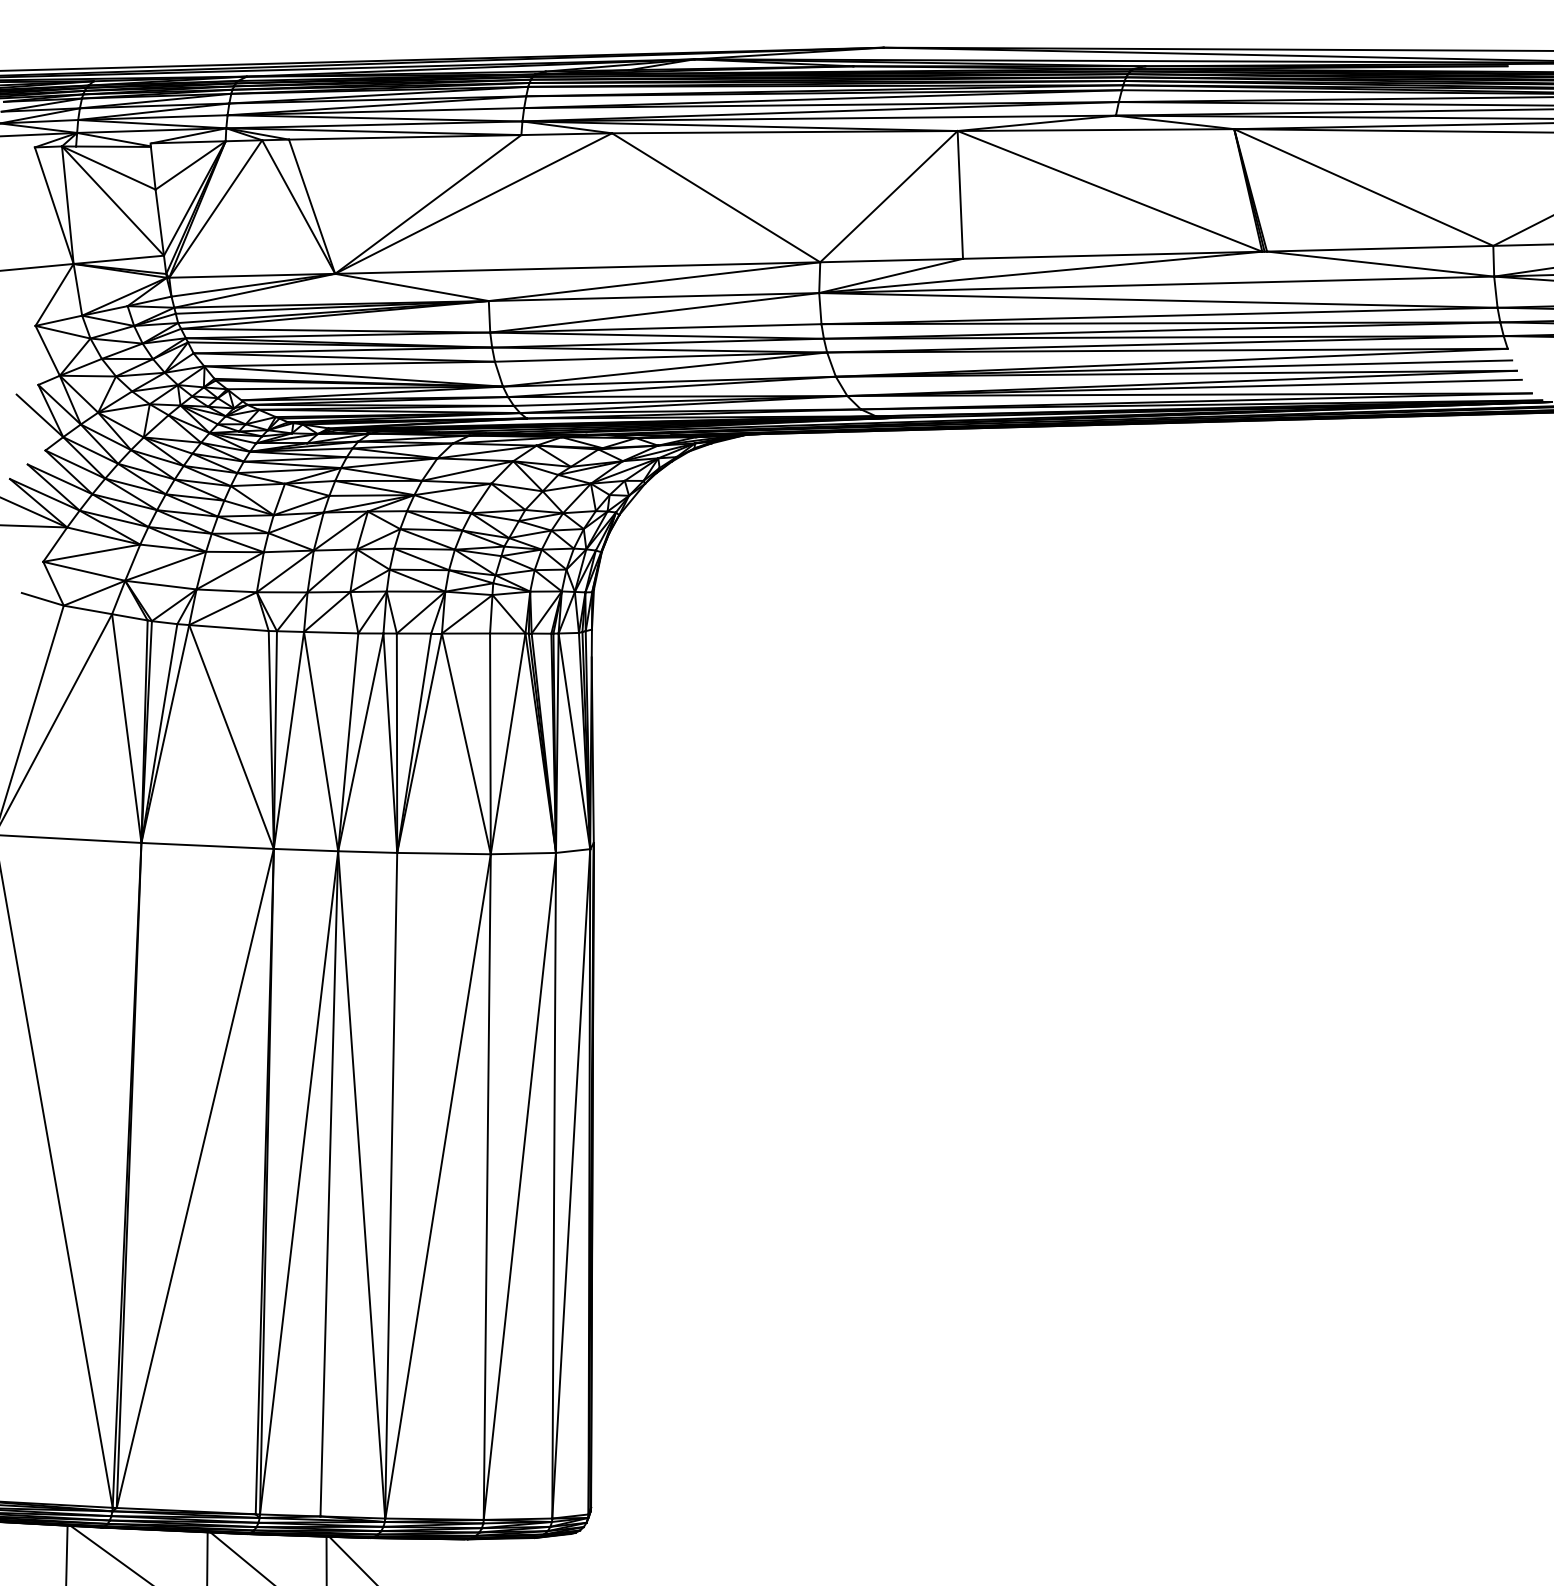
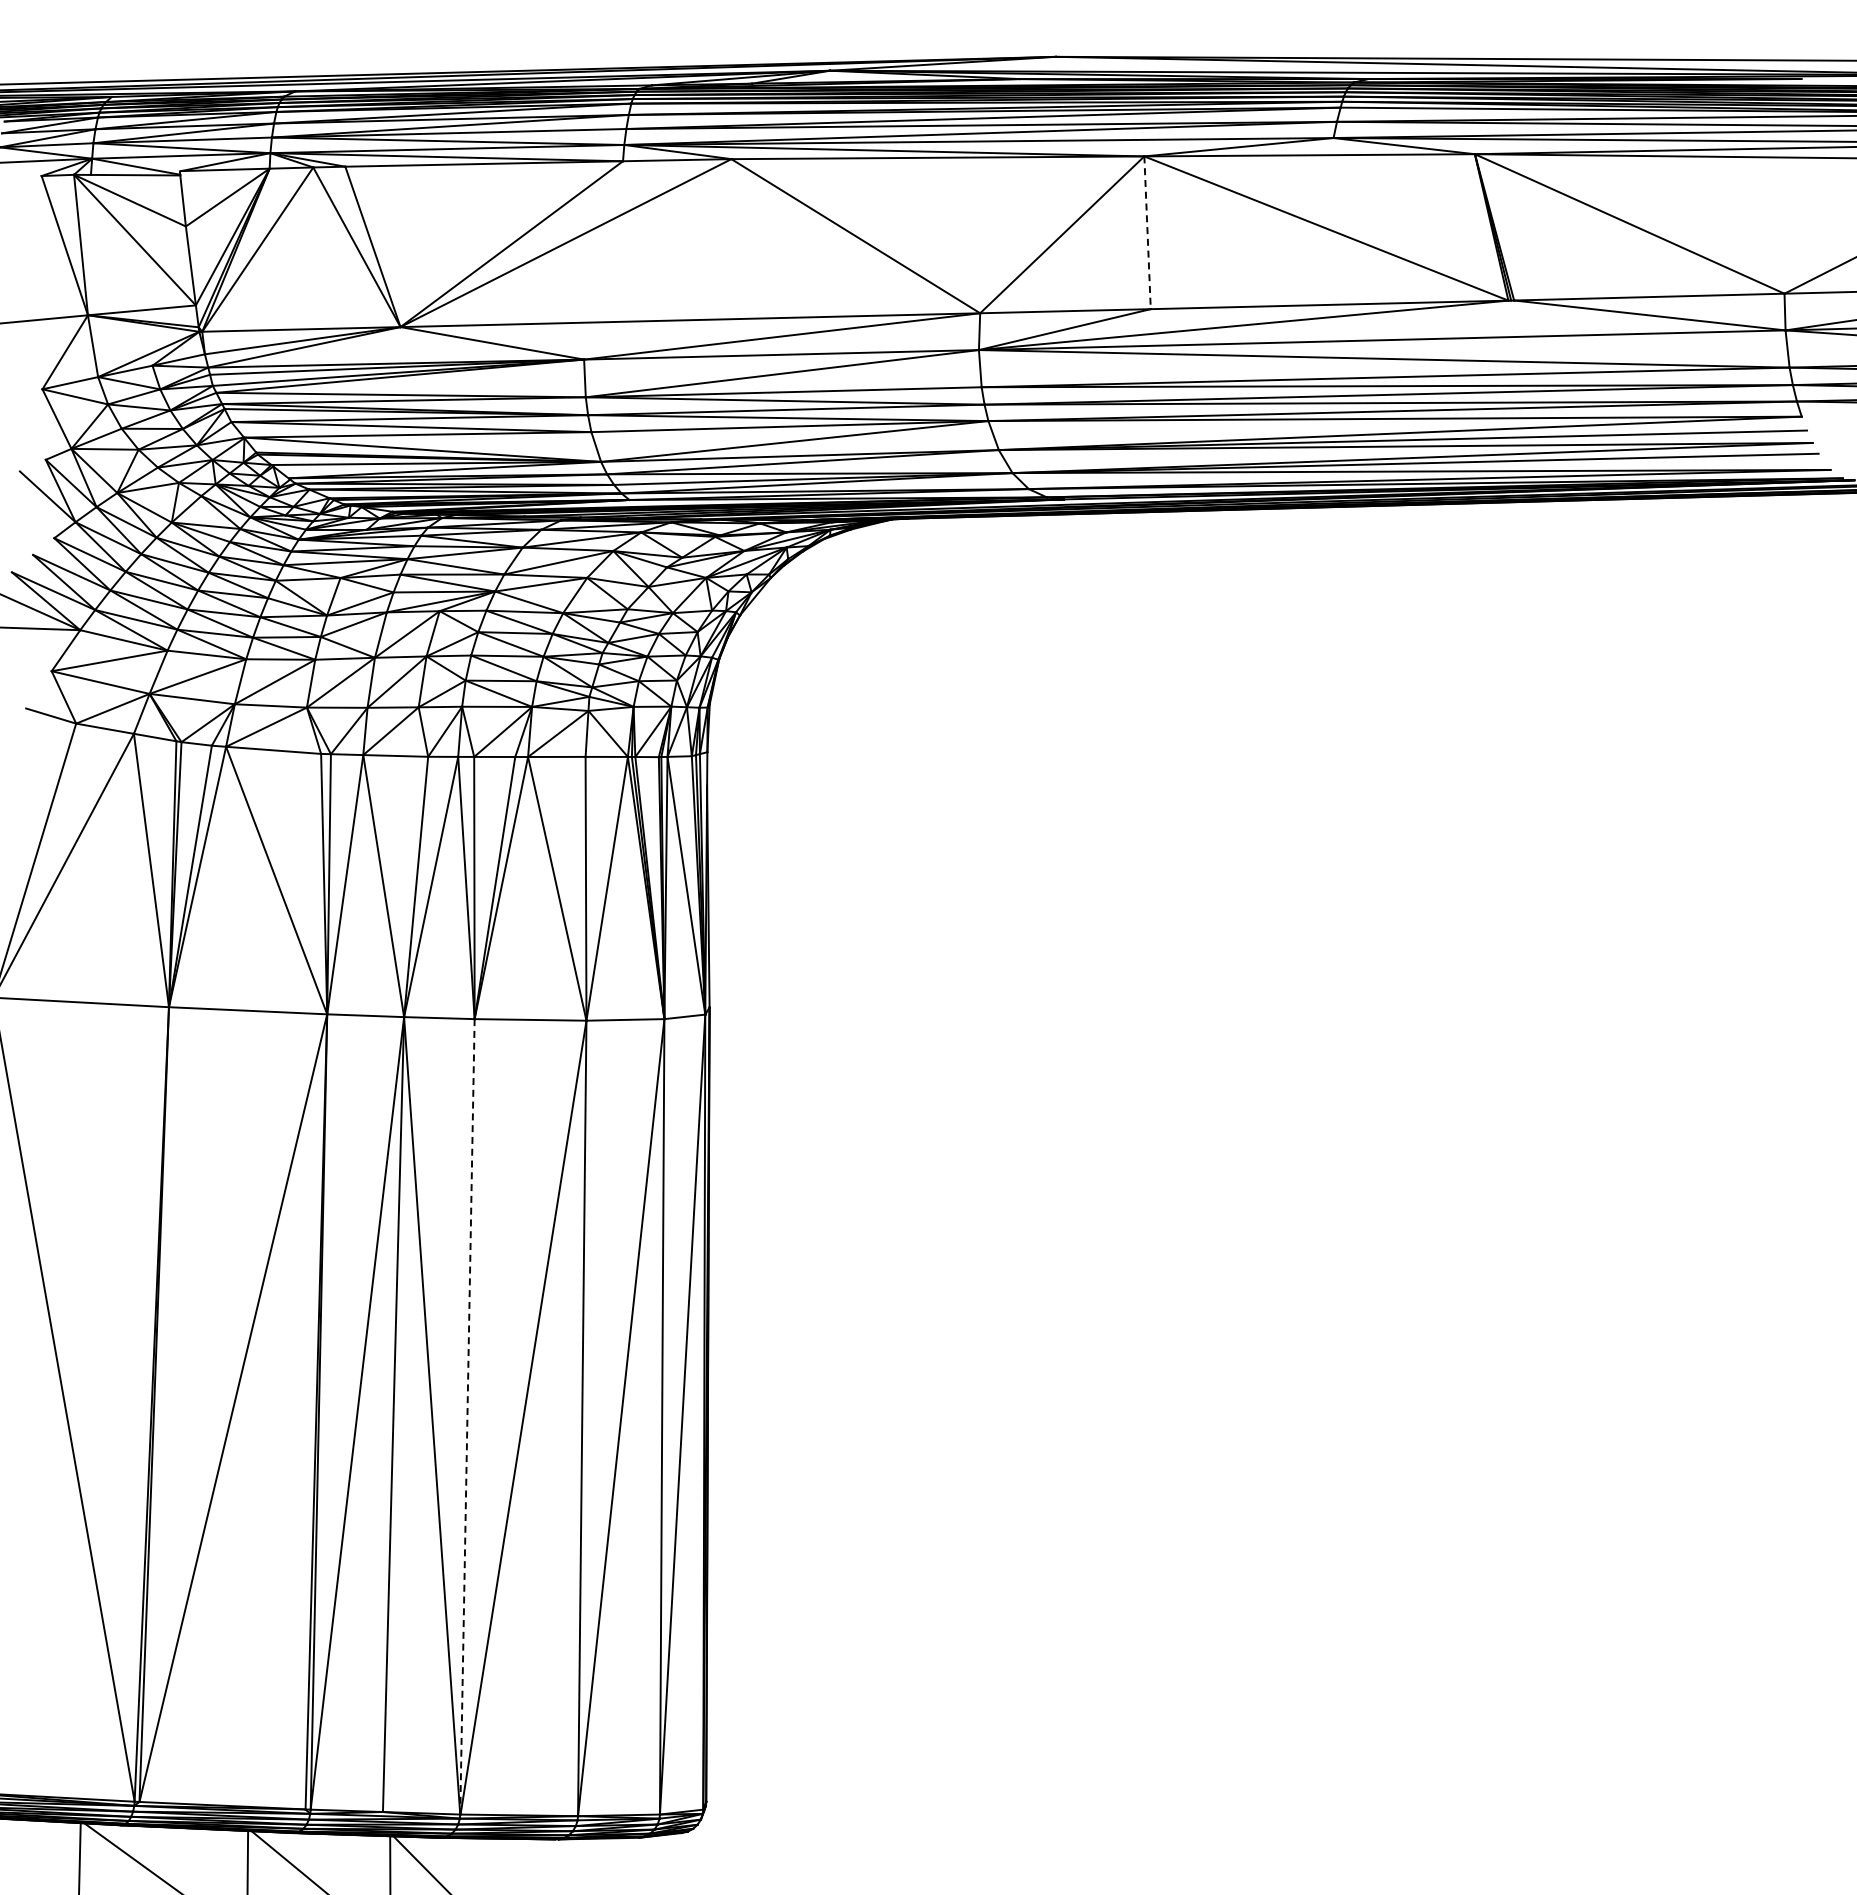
line: (960, 195) -> (1147, 233), solid -> dashed
line: (391, 1185) -> (467, 1416), solid -> dashed

